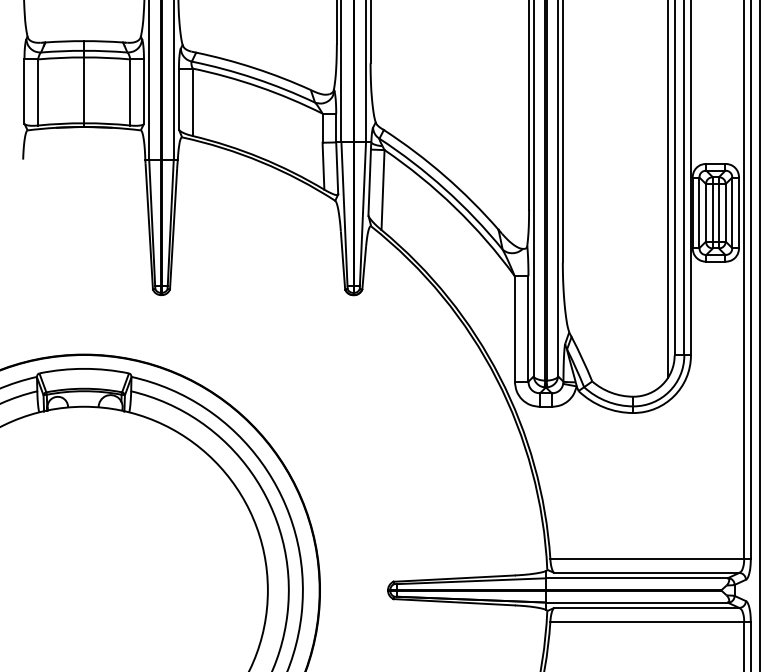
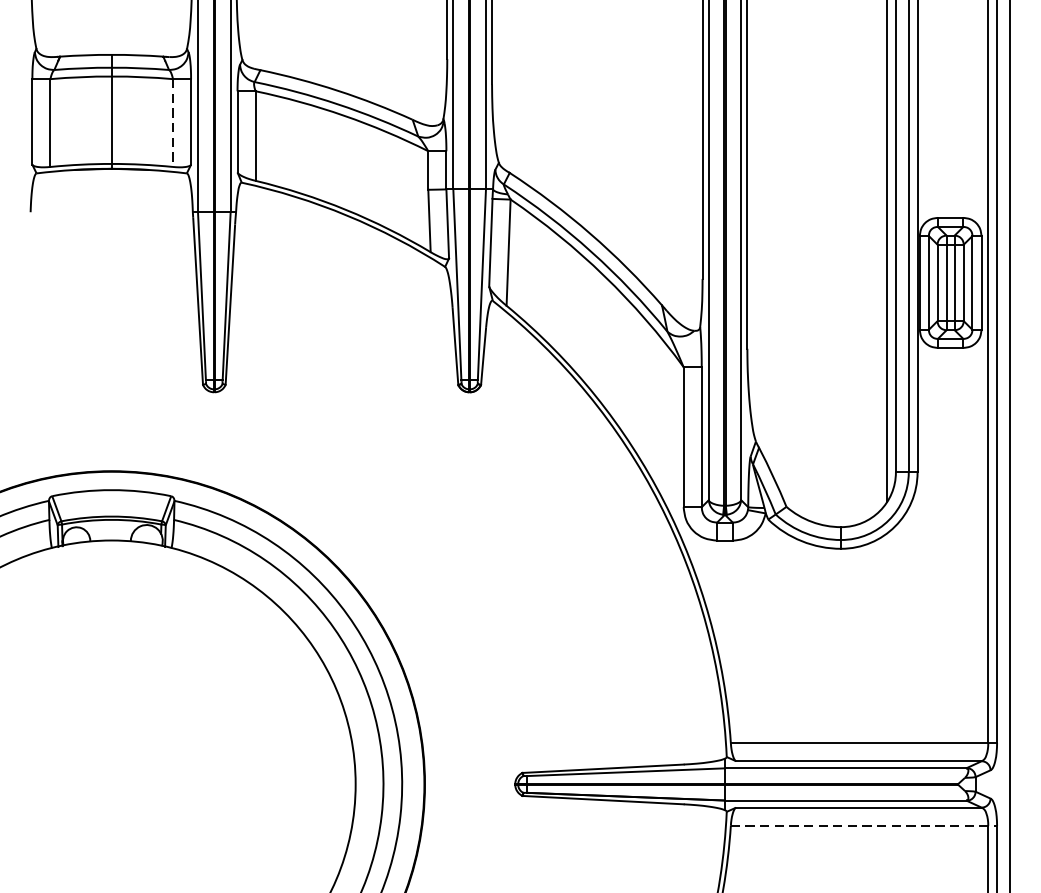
line: (130, 92) -> (173, 123), solid -> dashed
line: (651, 621) -> (865, 825), solid -> dashed

